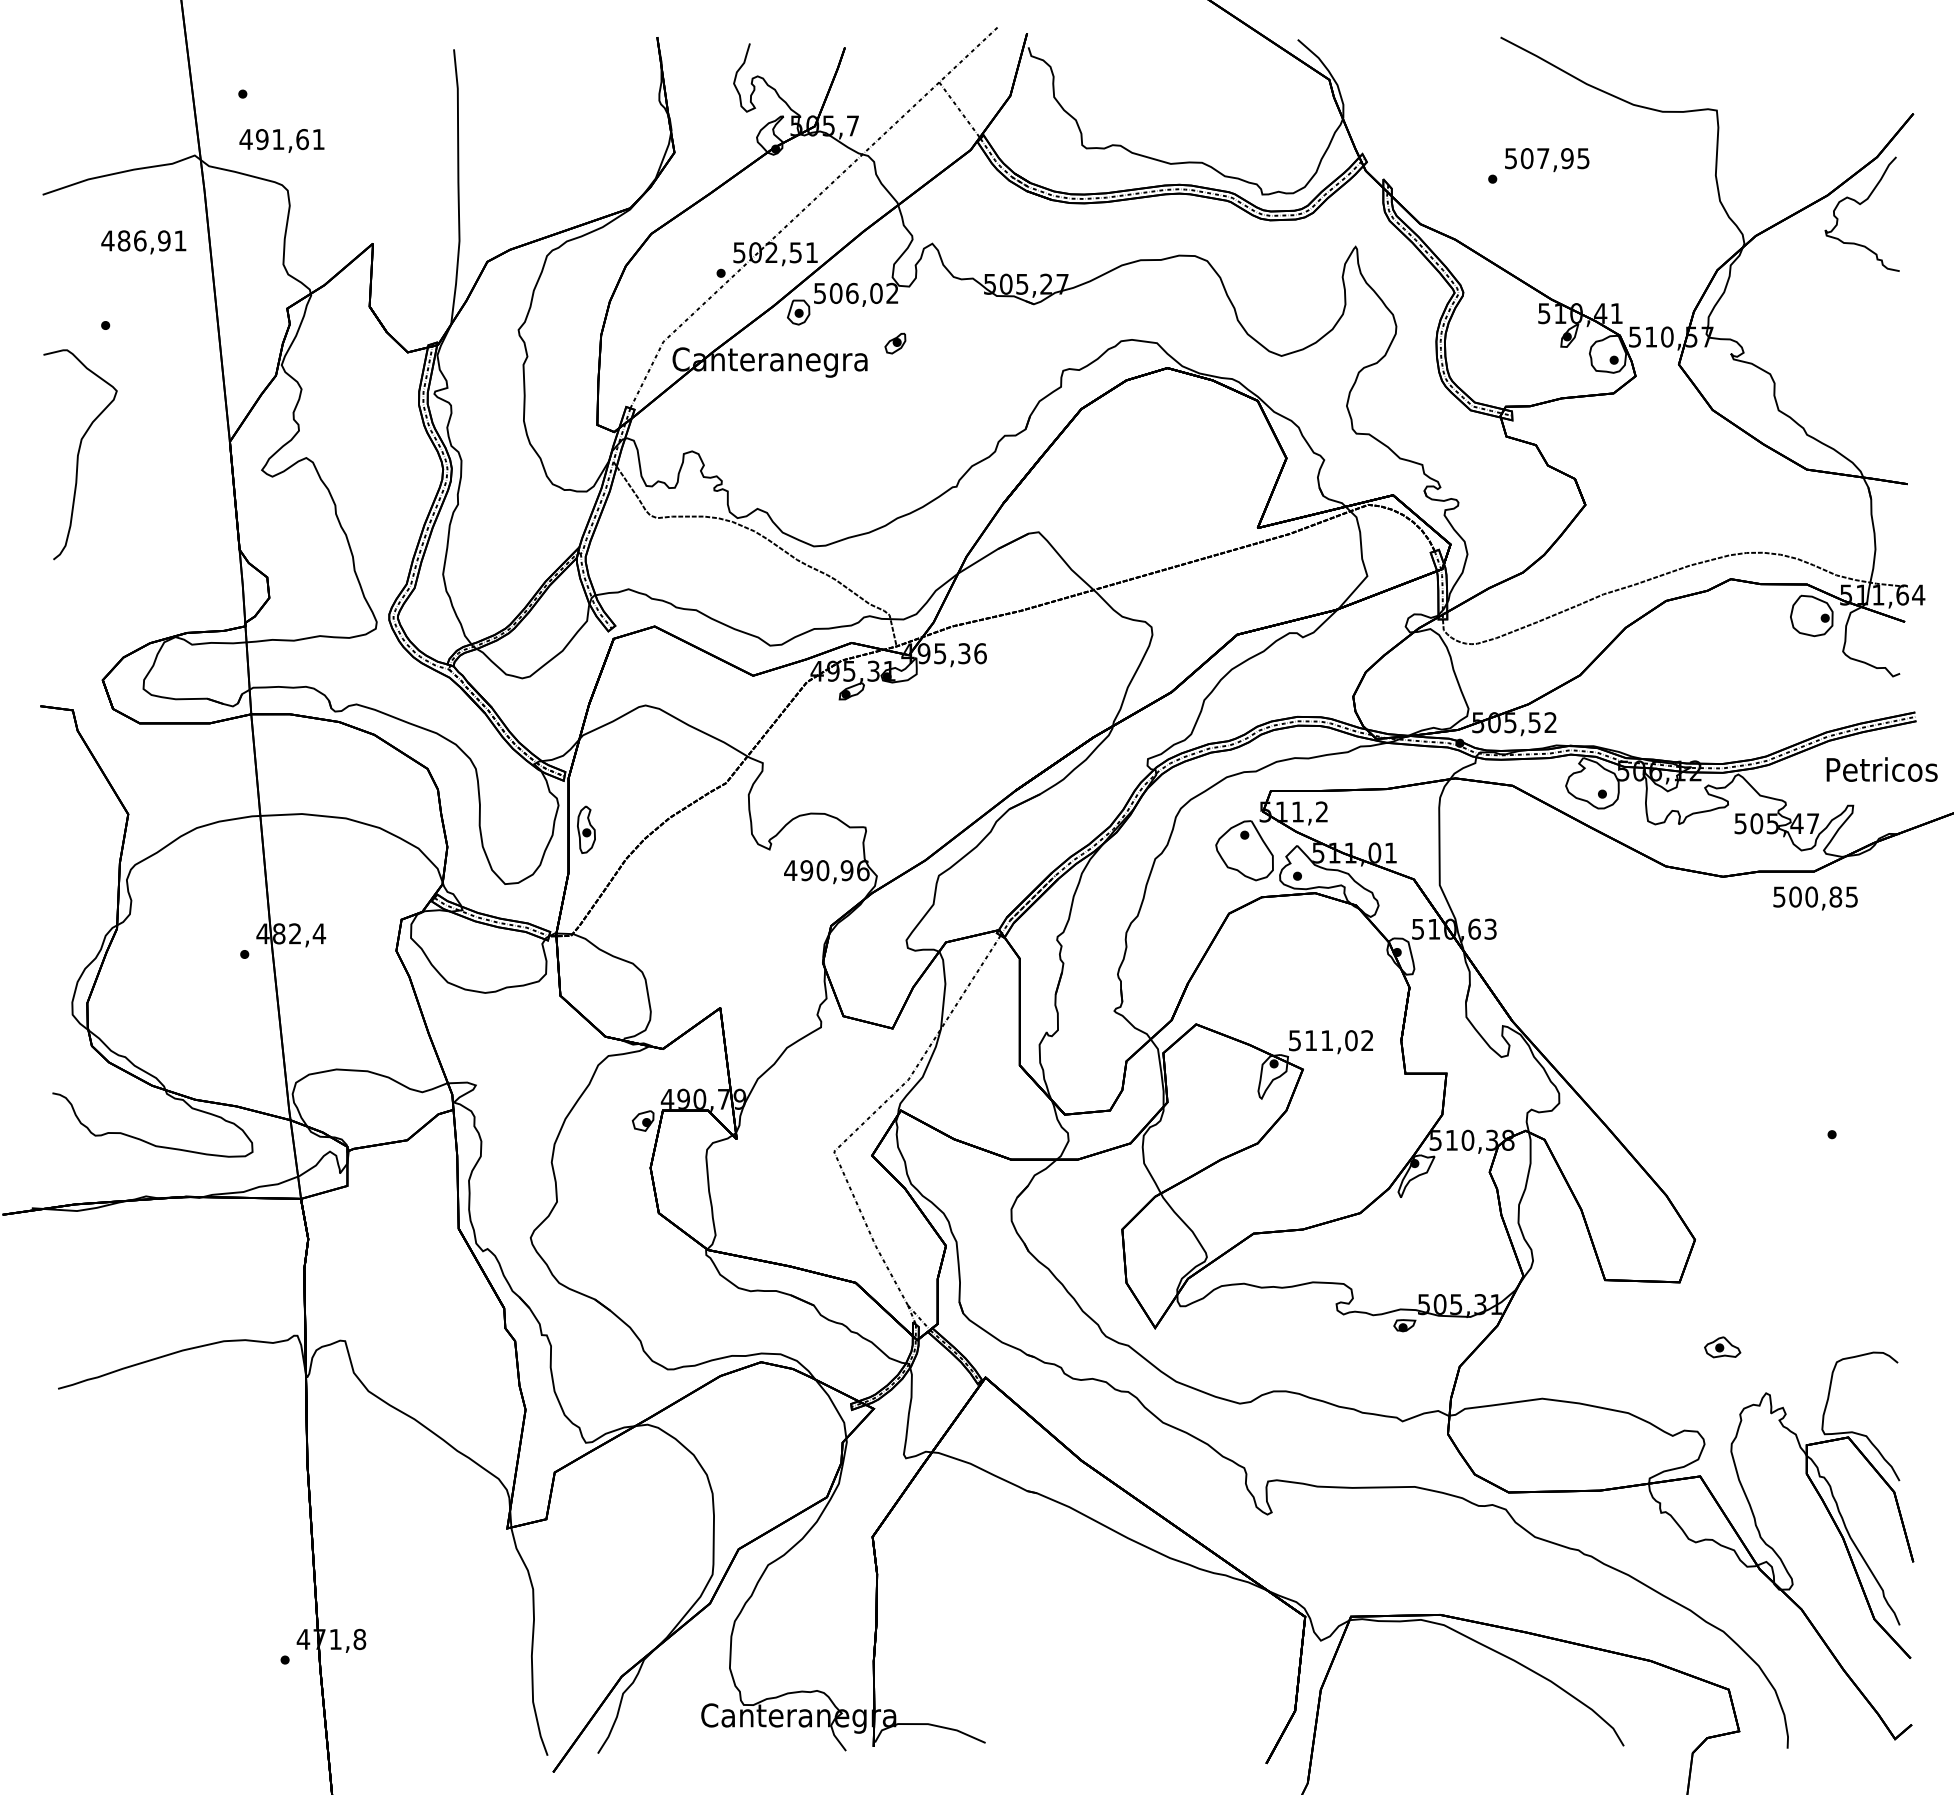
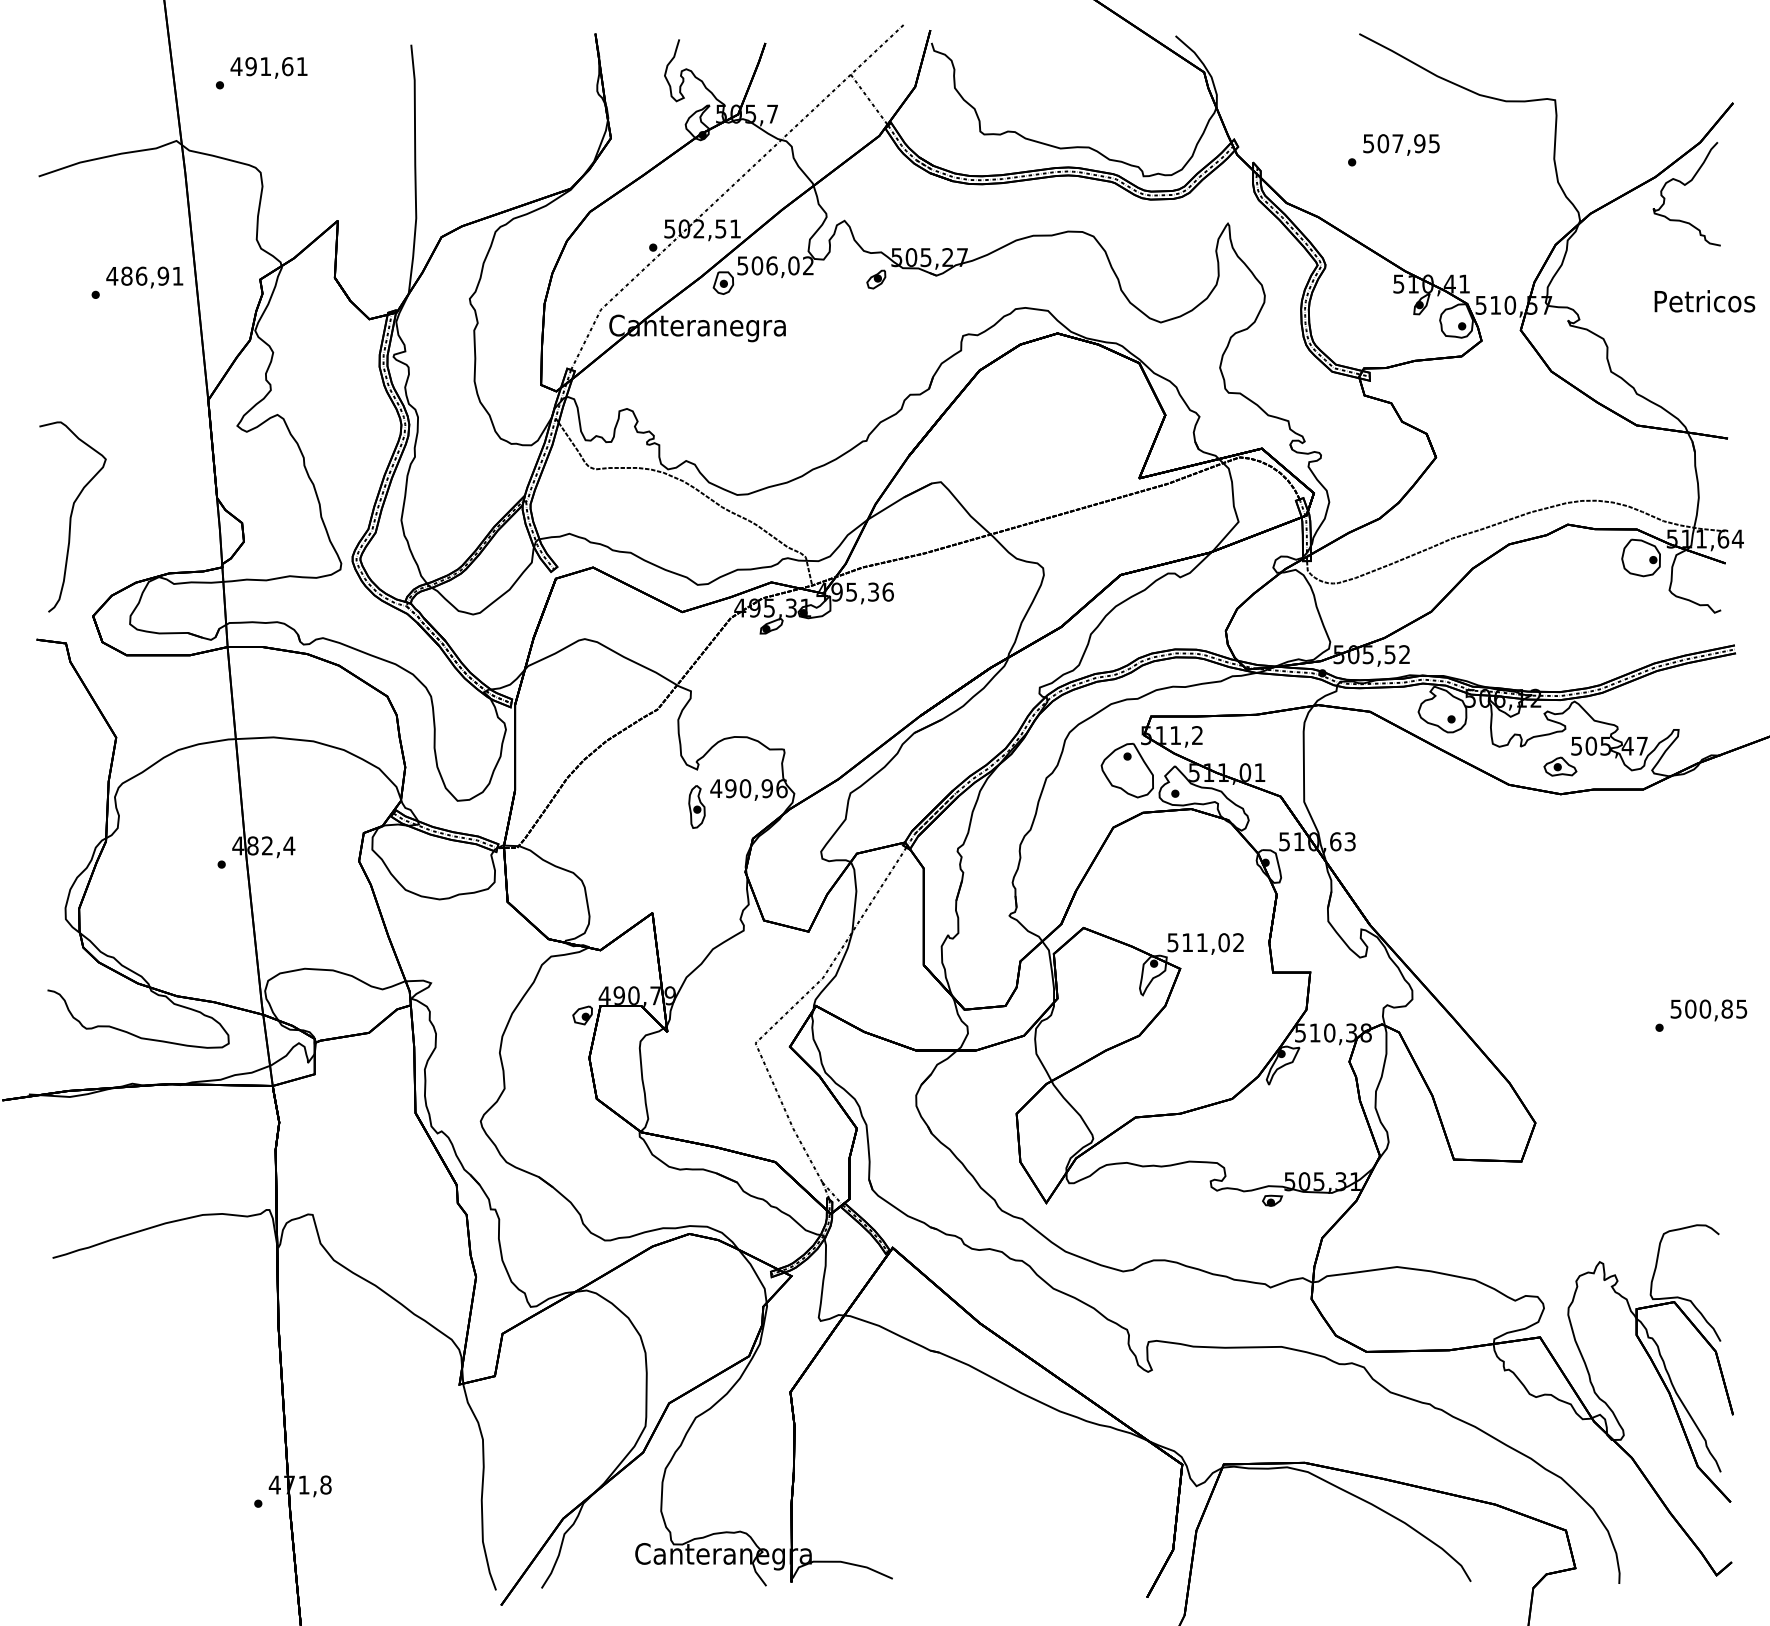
text: (281, 140) -> (268, 67), moved
text: (143, 242) -> (144, 277), moved
part: (895, 343) -> (876, 279), moved
curve: (79, 454) -> (72, 516), moved
text: (1881, 769) -> (1704, 301), moved
part: (586, 829) -> (697, 806), moved
text: (1815, 898) -> (1708, 1010), moved
part: (1722, 1347) -> (1560, 766), moved

